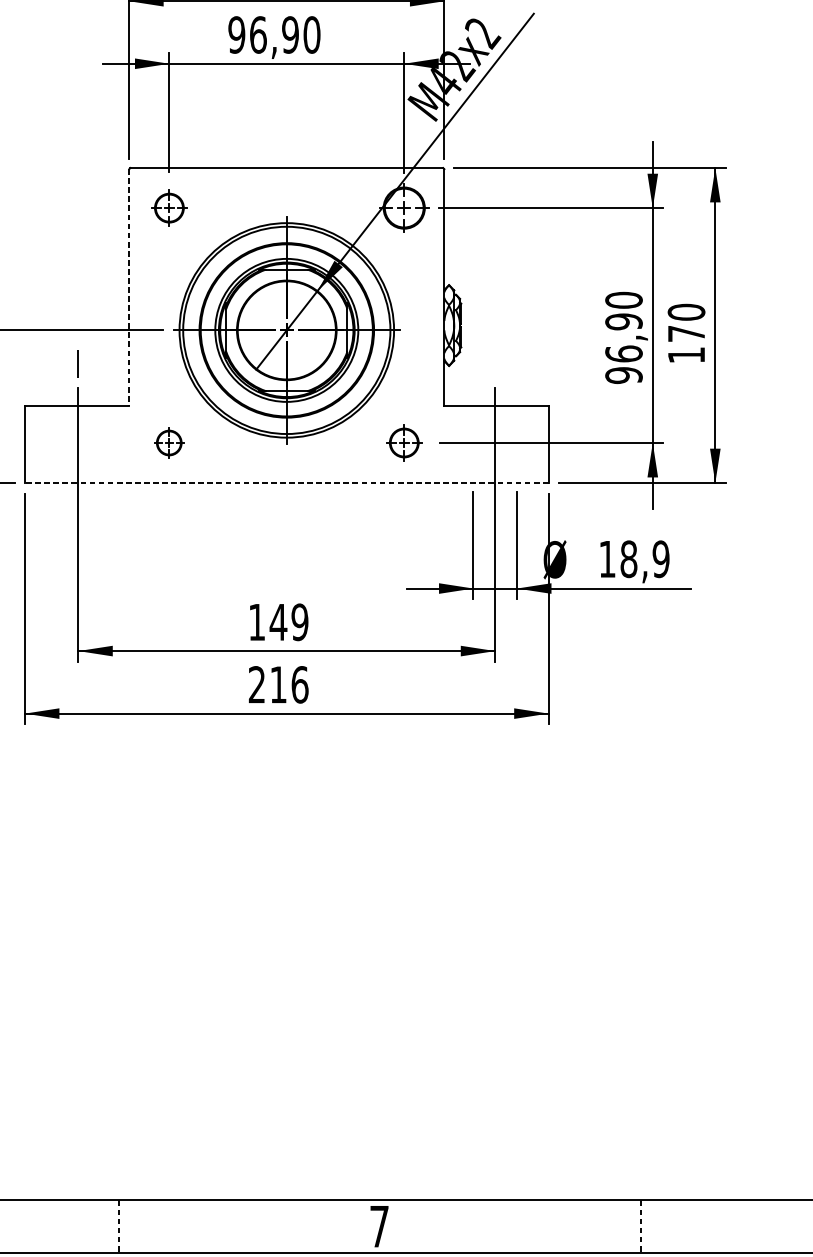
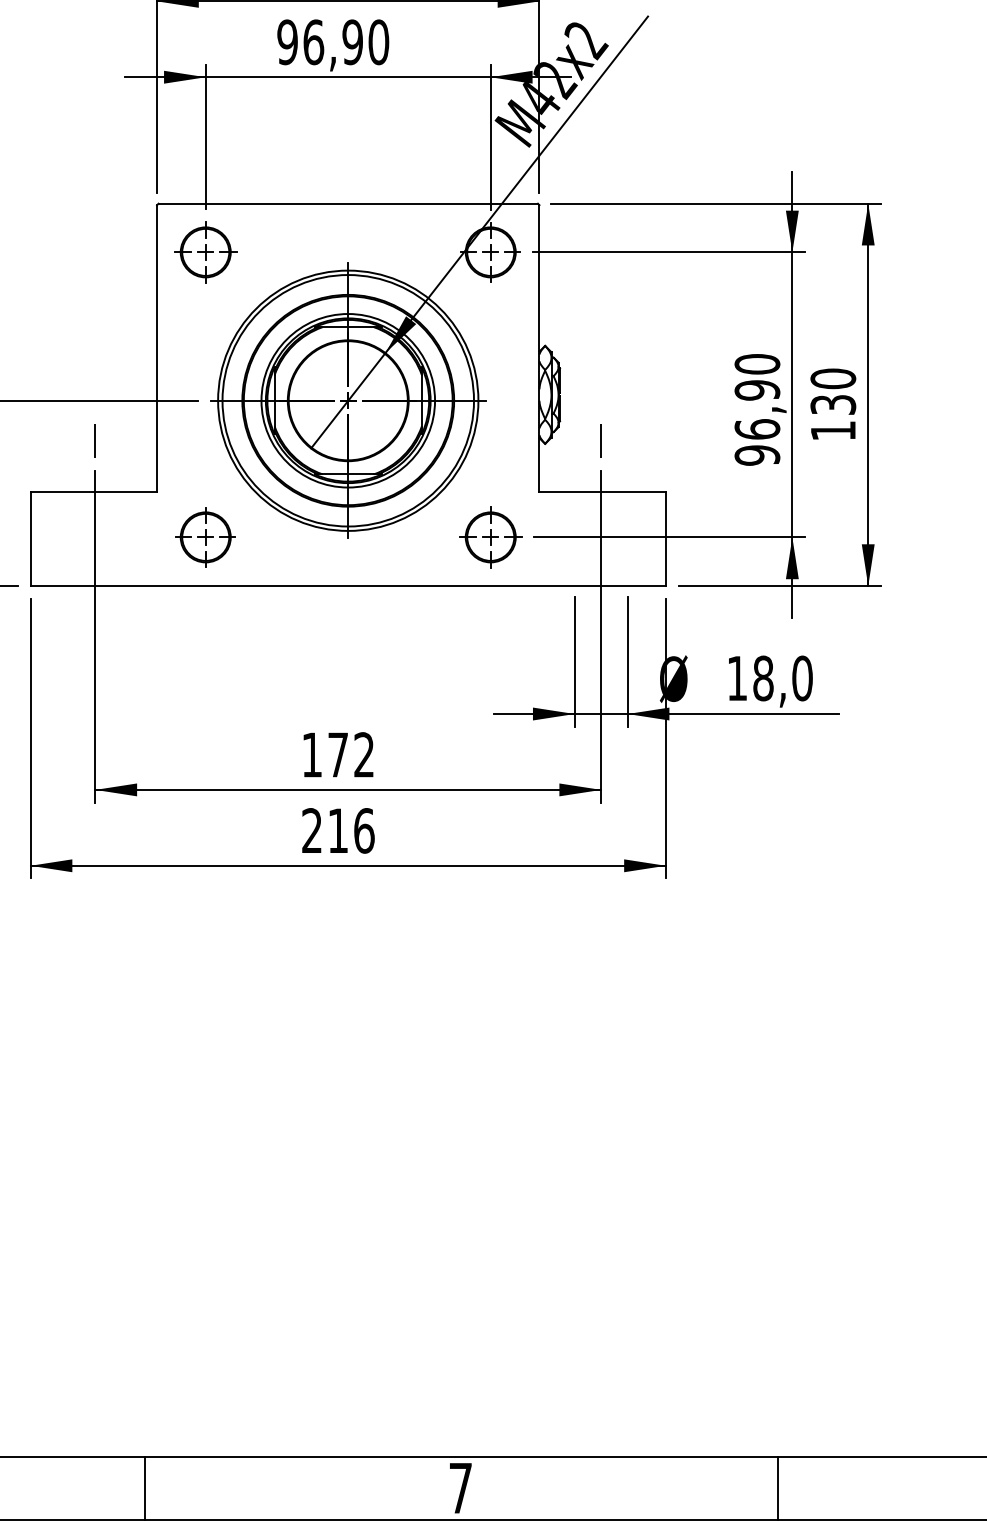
part: (169, 208) -> (205, 252), size x1.43
line: (129, 288) -> (157, 349), dashed -> solid
text: (686, 333) -> (833, 404), 170 -> 130
line: (494, 363) -> (600, 440), added
part: (169, 443) -> (205, 537), size x1.67
part: (404, 443) -> (490, 537), size x1.43
line: (287, 483) -> (348, 586), dashed -> solid
text: (661, 559) -> (802, 678), 18,9 -> 18,0
text: (288, 621) -> (350, 754), 149 -> 172
line: (119, 1226) -> (145, 1488), dashed -> solid
line: (640, 1226) -> (777, 1488), dashed -> solid

